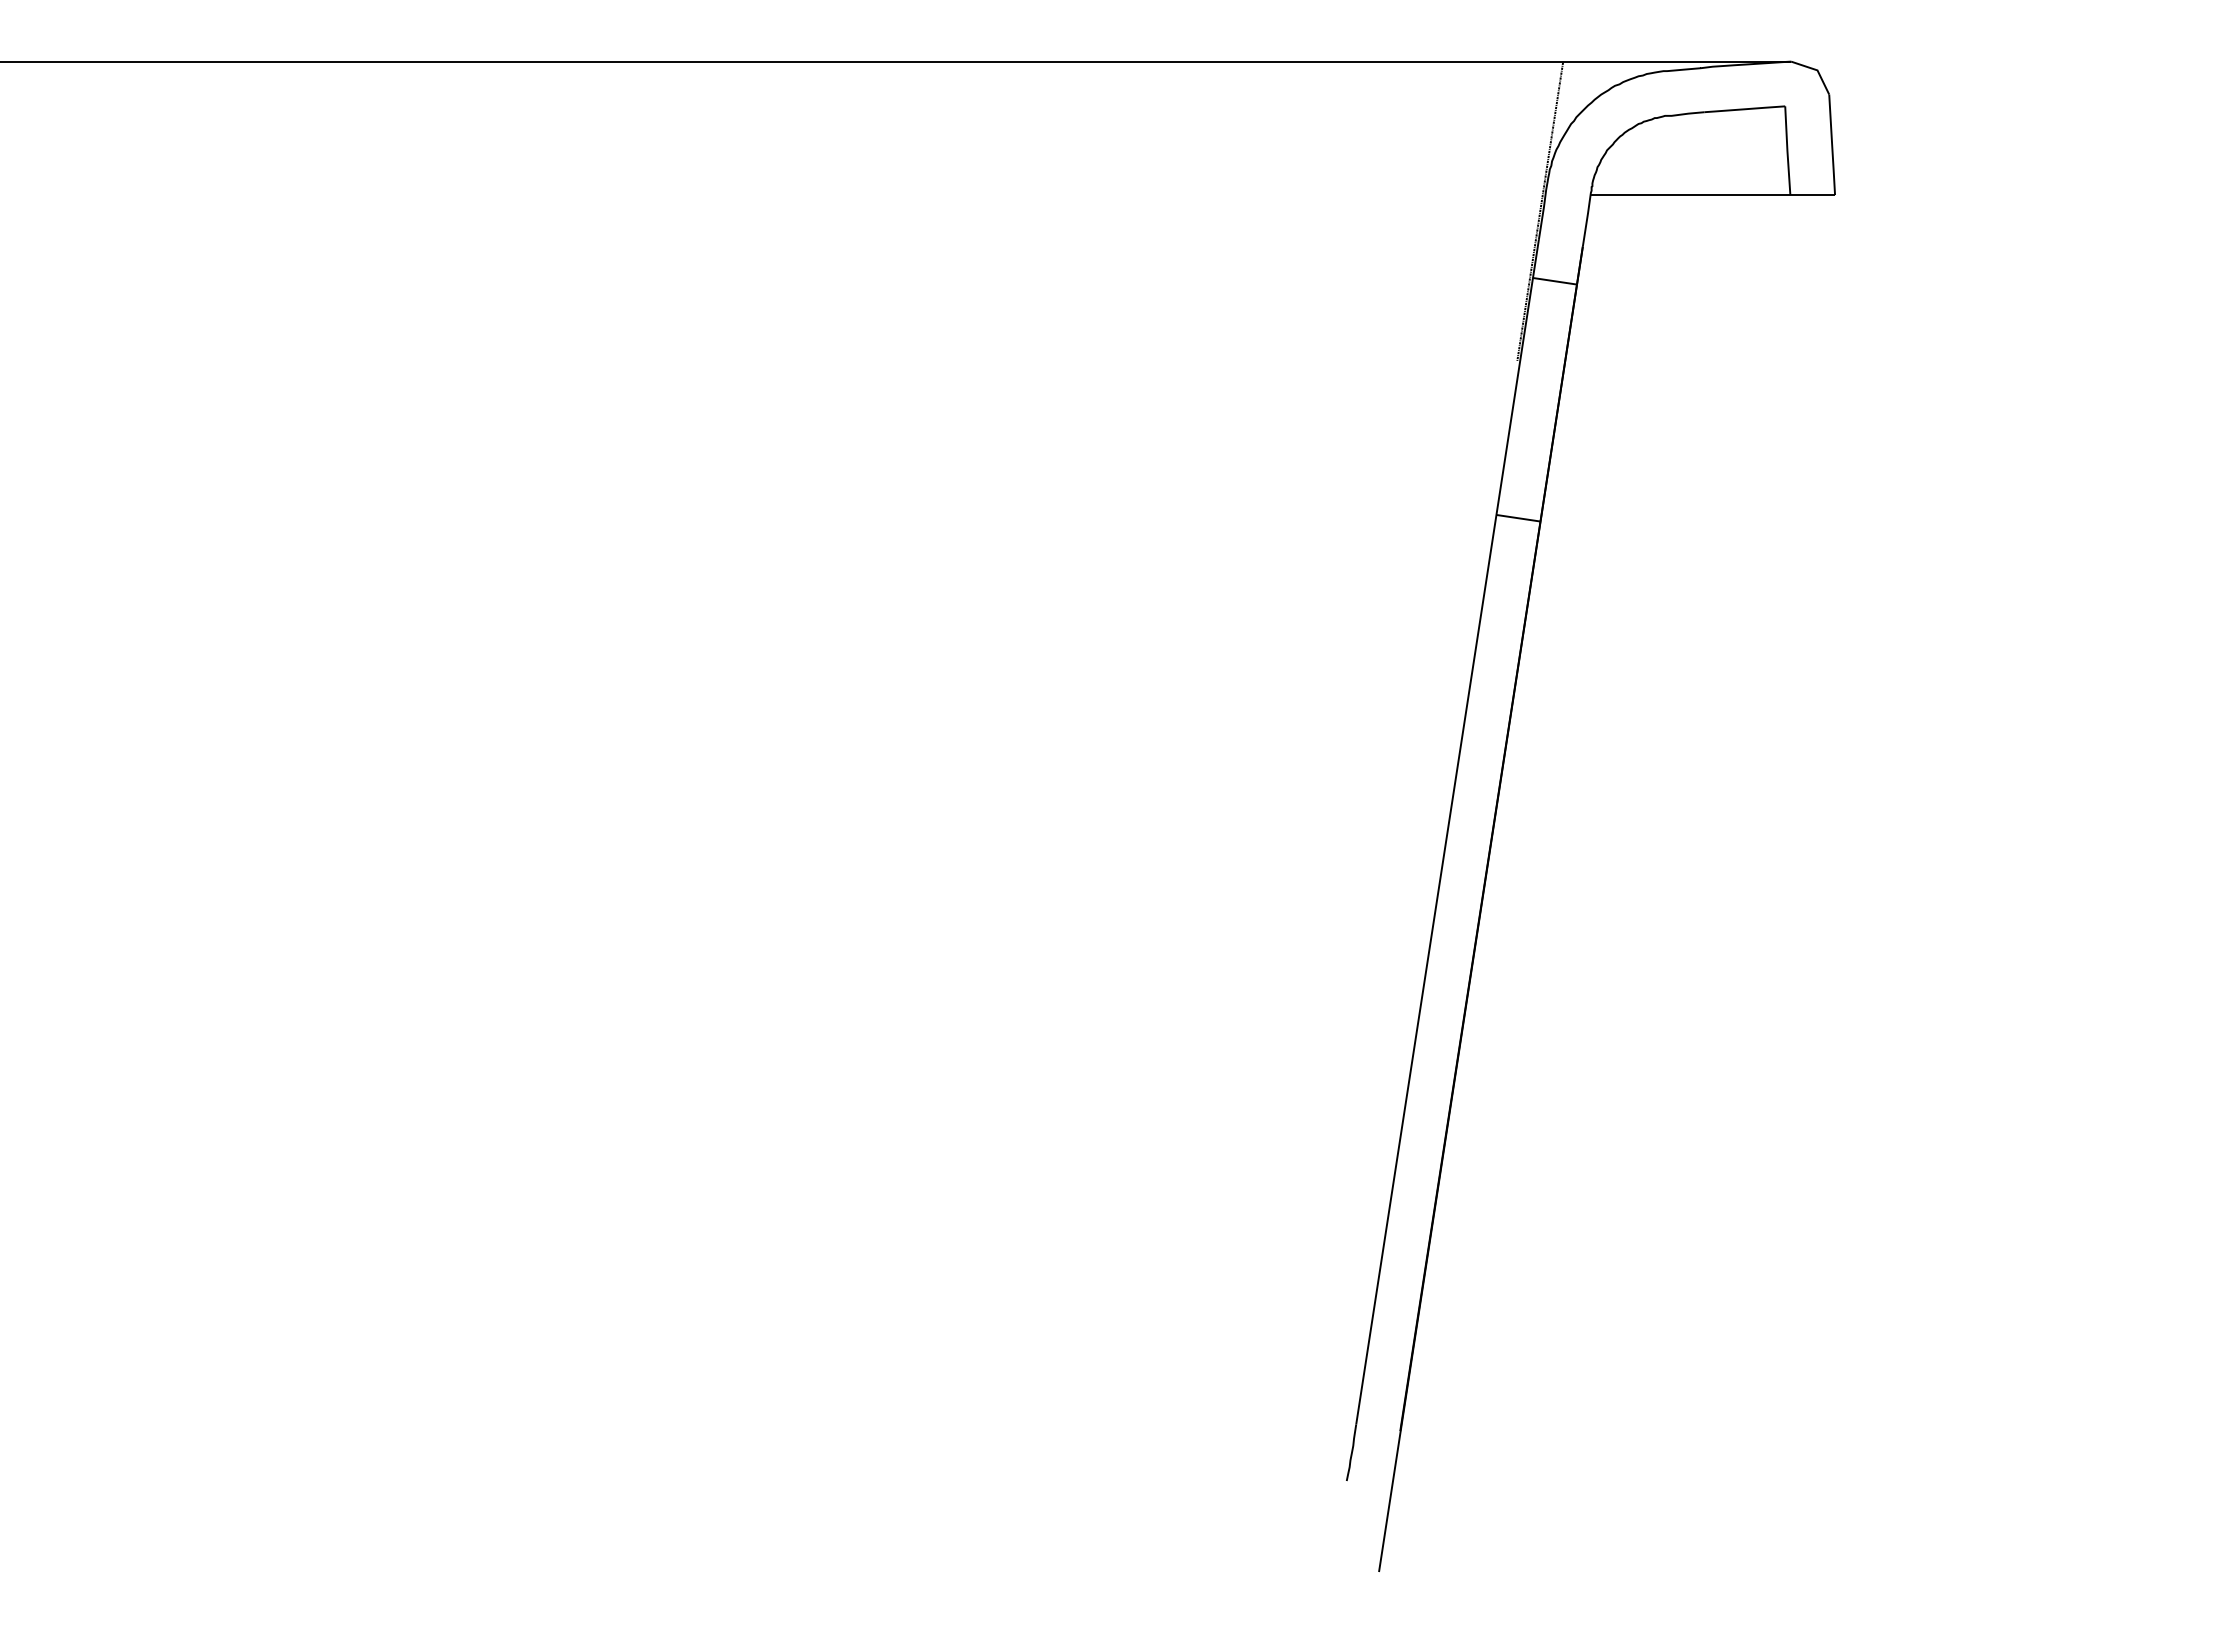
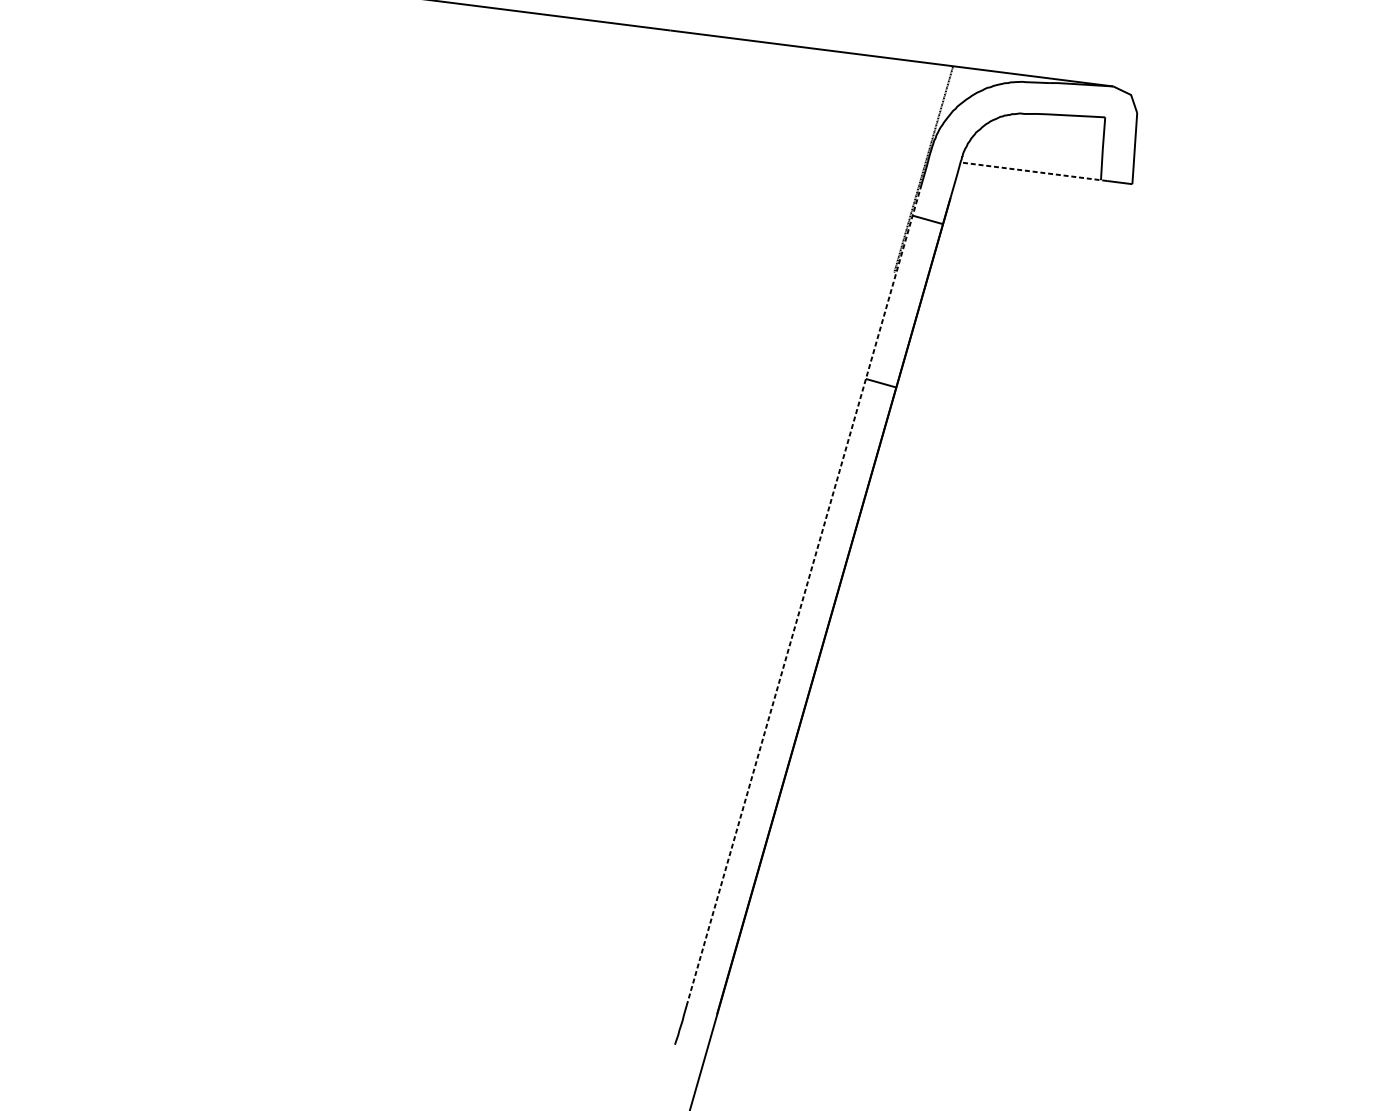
line: (1694, 195) -> (1033, 172), solid -> dashed
line: (1447, 831) -> (803, 597), solid -> dashed

